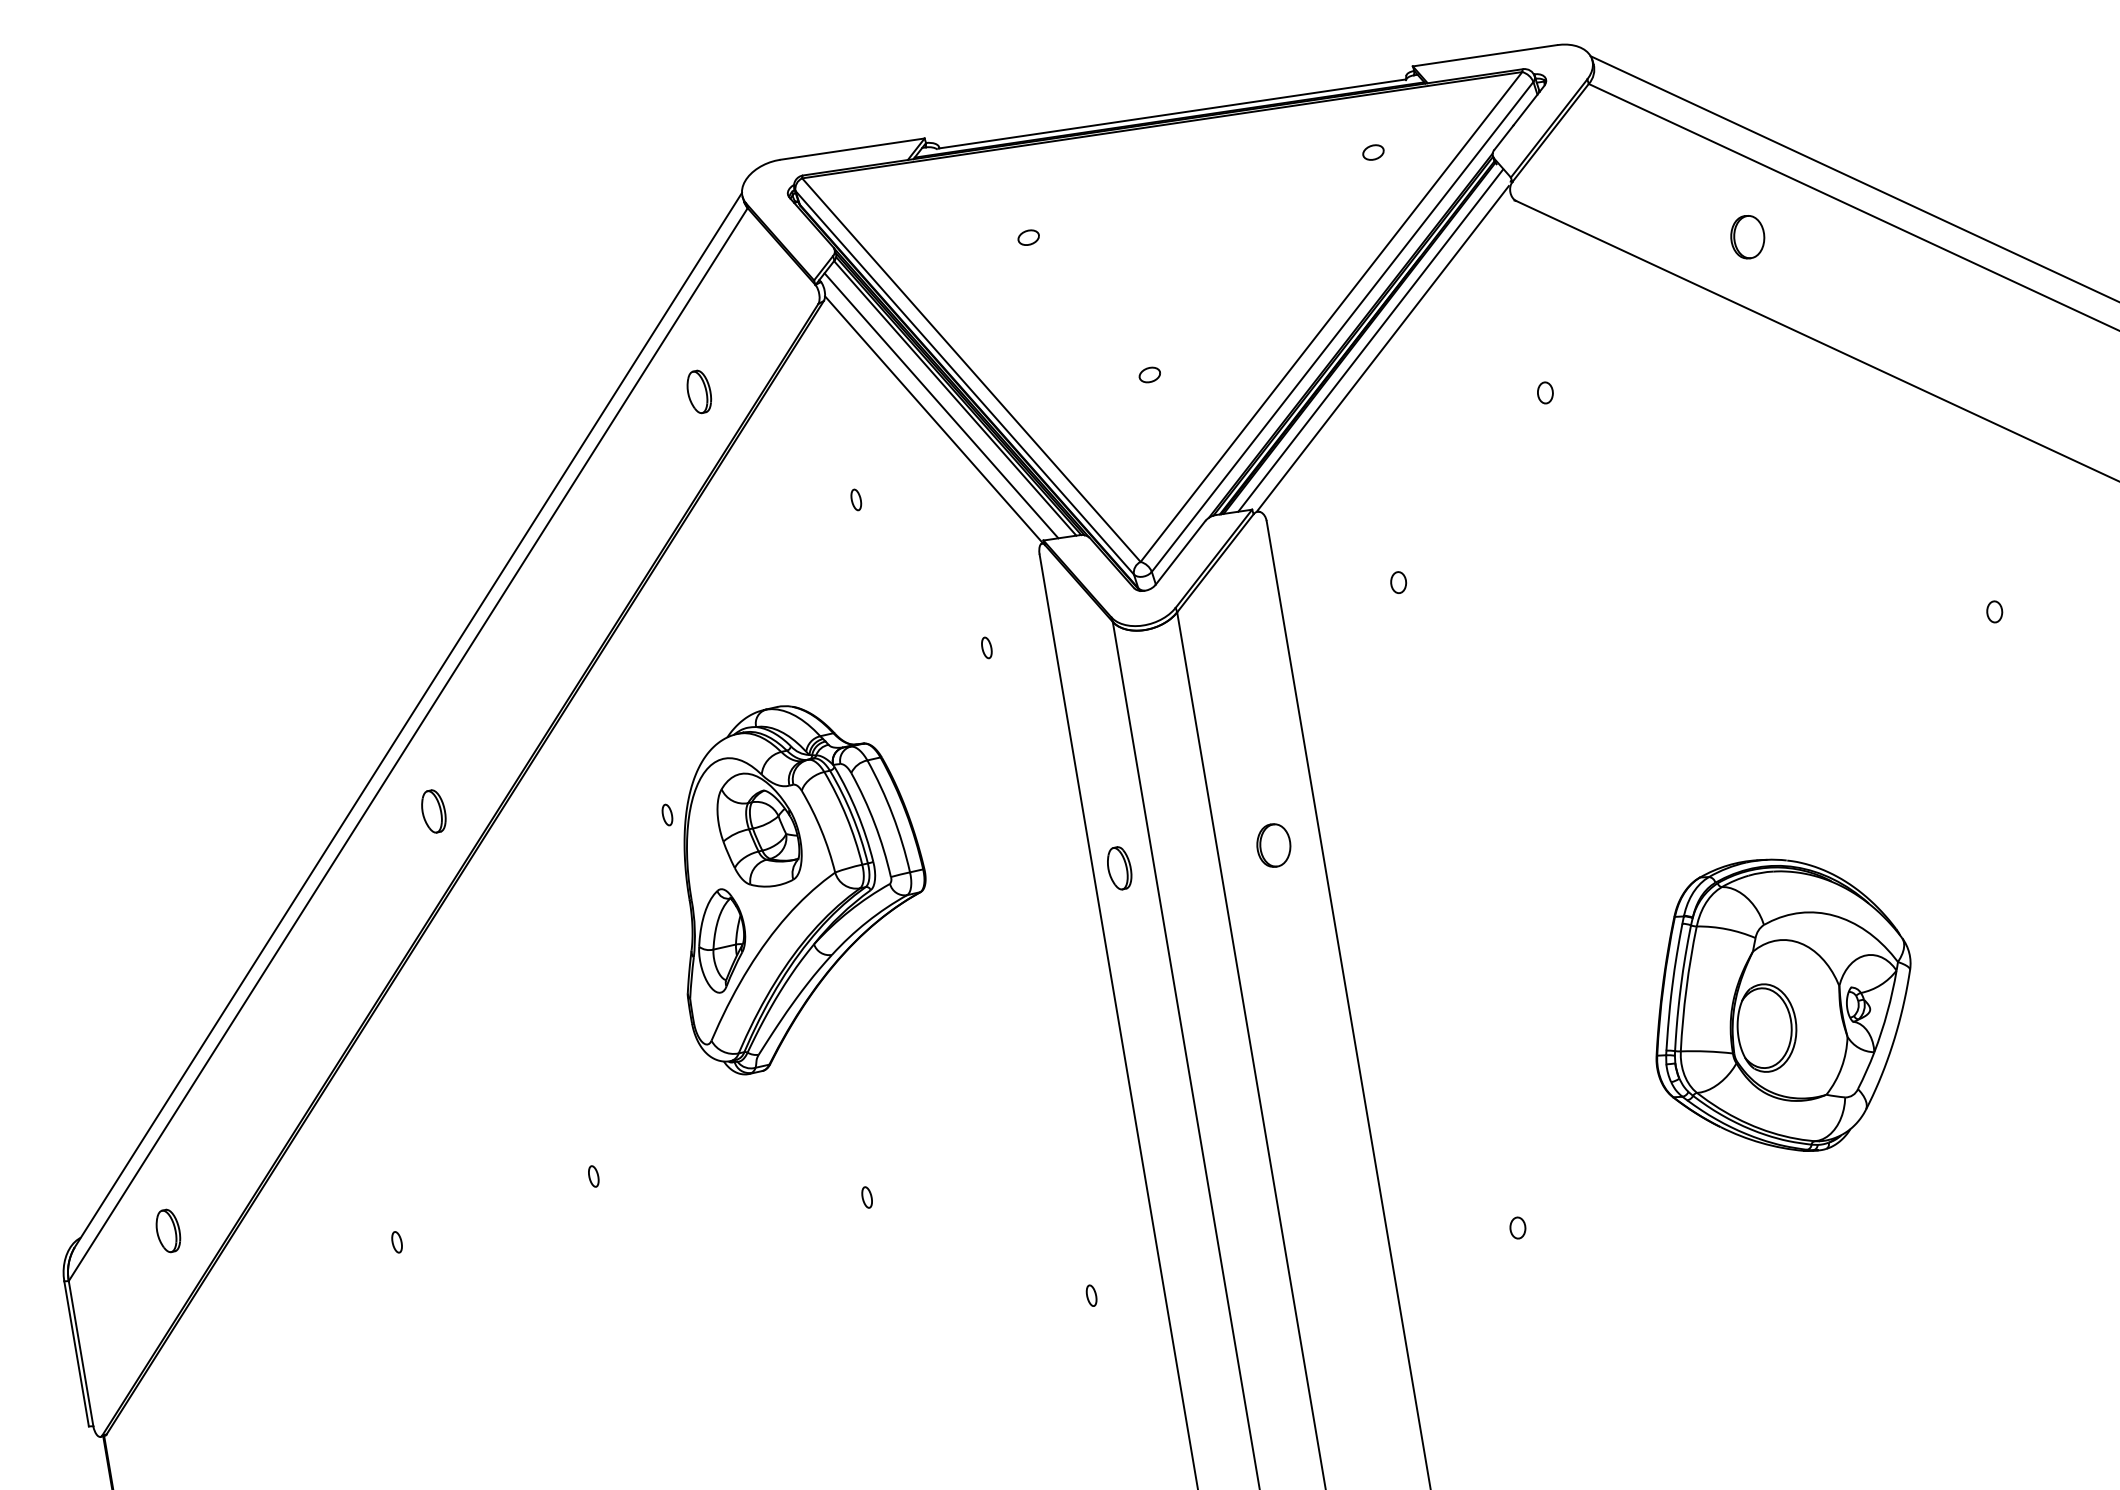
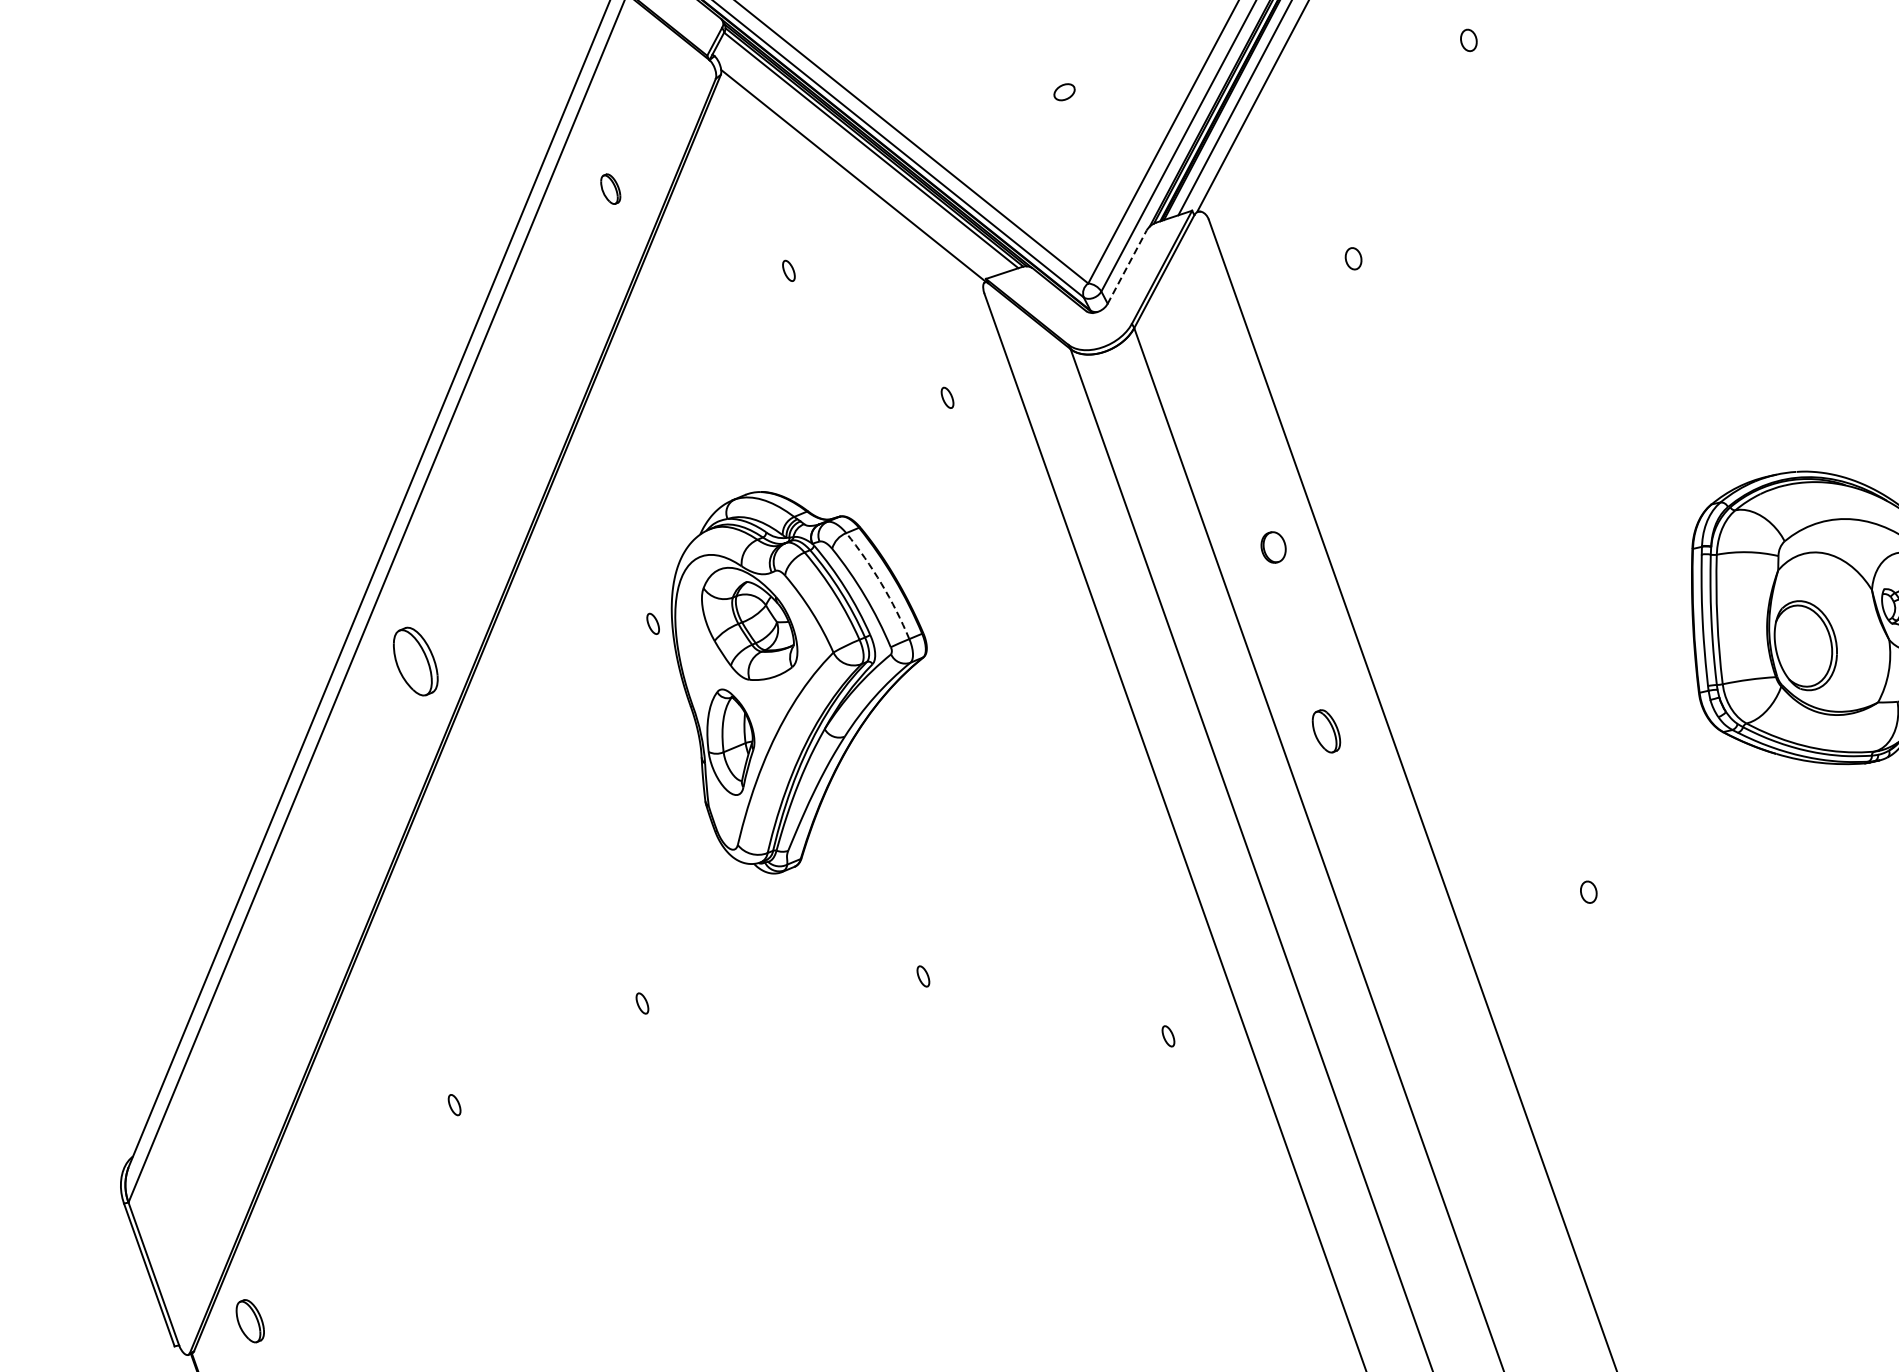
part: (699, 391) -> (610, 188), size x0.7
line: (941, 405) -> (858, 160), removed
line: (1180, 552) -> (1127, 266), solid -> dashed
part: (433, 811) -> (415, 661), size x1.6
arc: (892, 814) -> (881, 583), solid -> dashed
part: (1273, 845) -> (1273, 547), size x0.7
part: (1119, 868) -> (1326, 731), moved
part: (168, 1230) -> (250, 1320), moved

